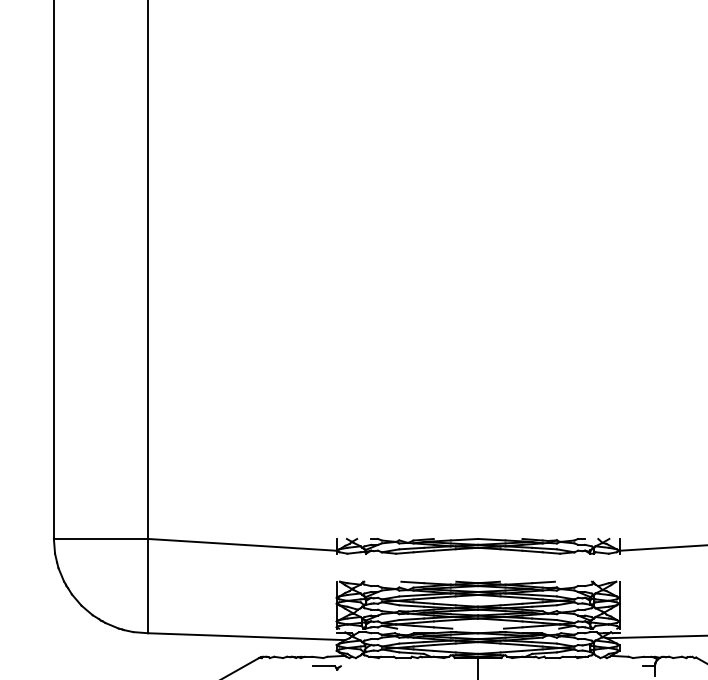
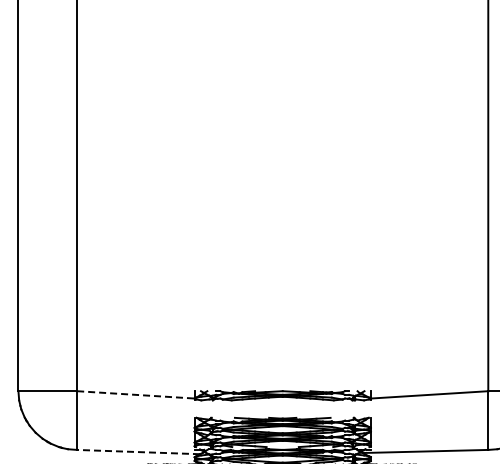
line: (241, 544) -> (135, 394), solid -> dashed
line: (246, 637) -> (138, 452), solid -> dashed

